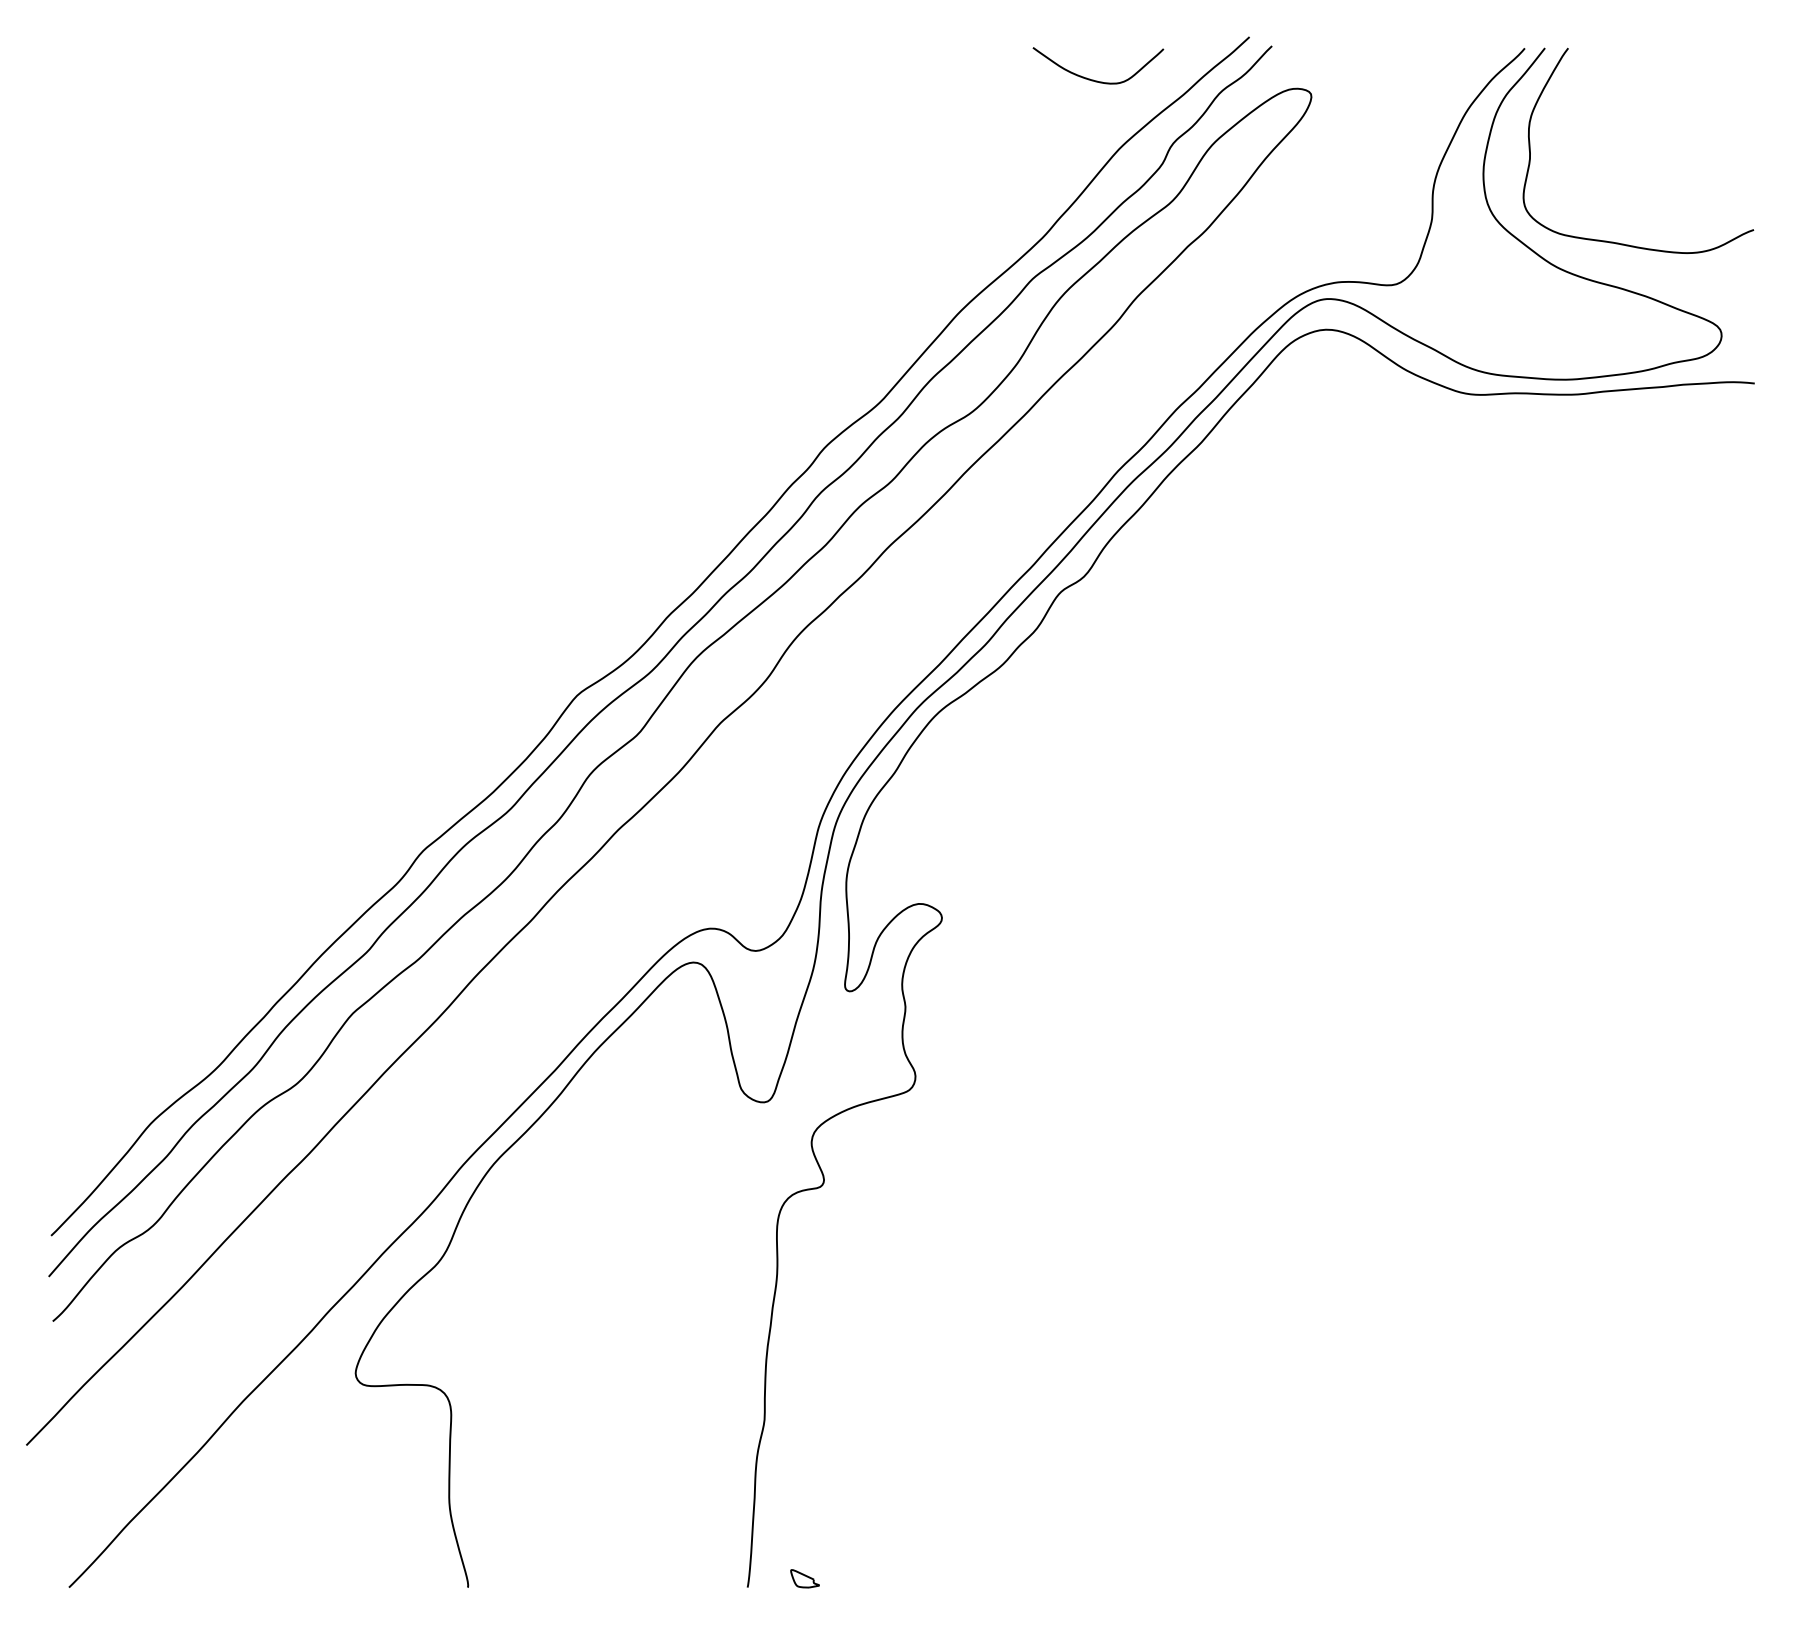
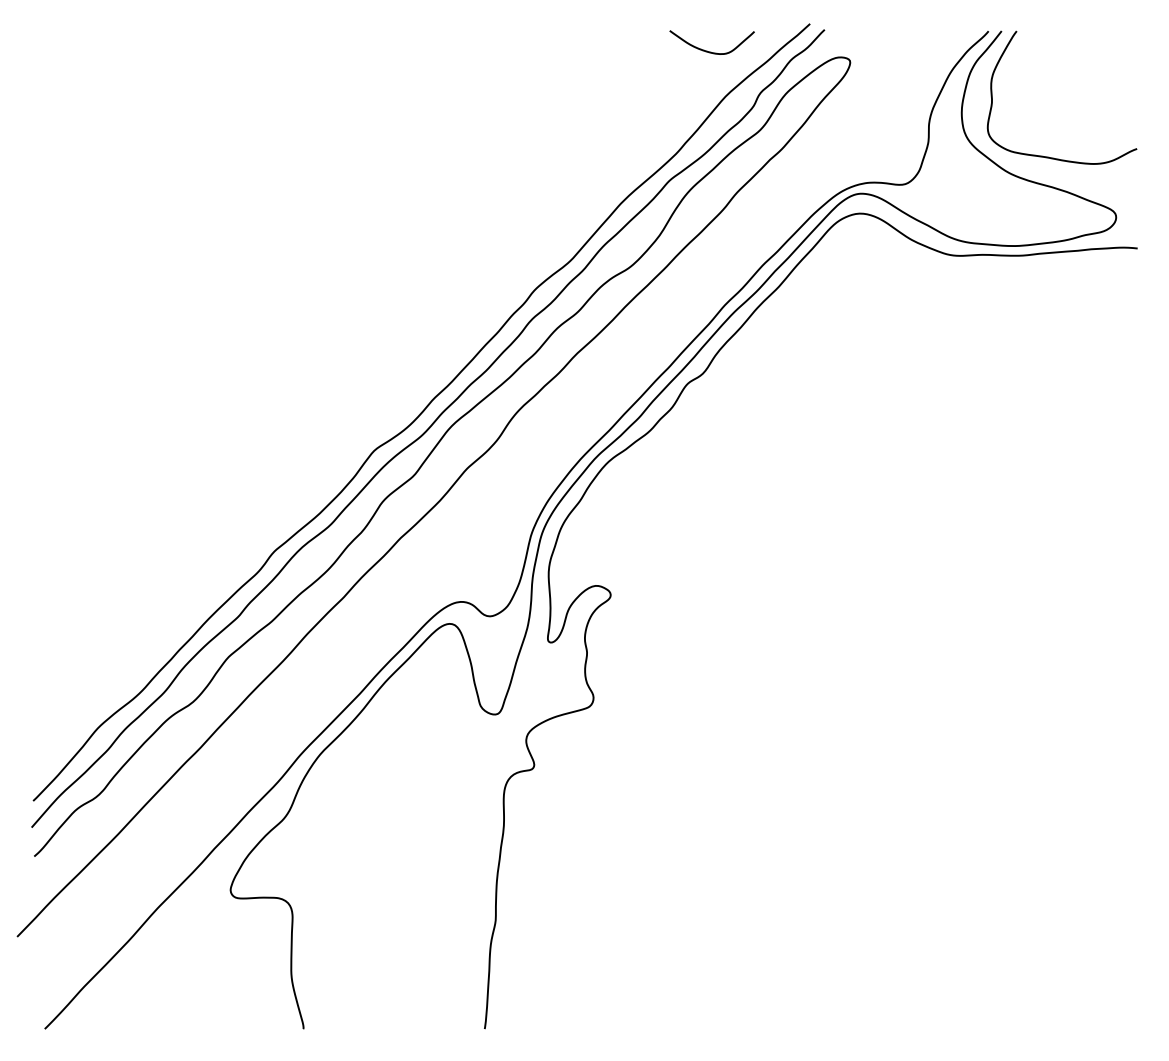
part: (804, 1577) -> (521, 1022), removed

